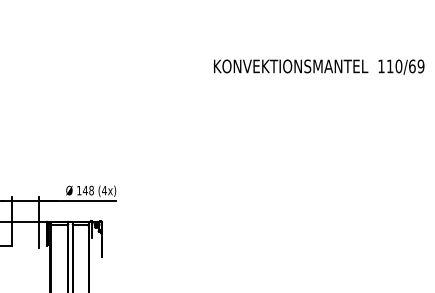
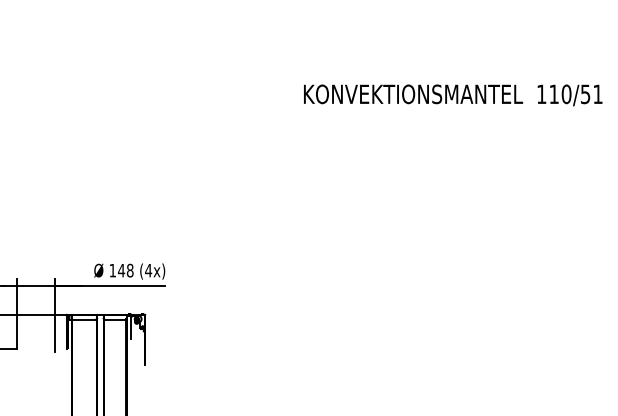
text: (416, 66) -> (591, 94), 110/69 -> 110/51

